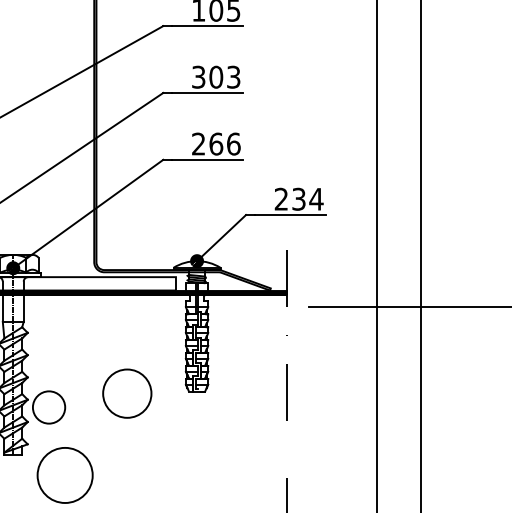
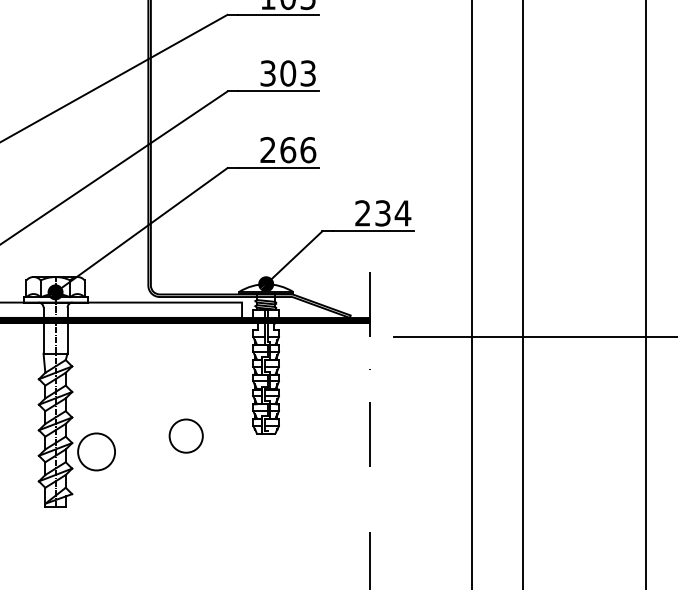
circle: (126, 393) -> (185, 435), size x0.6
circle: (64, 475) -> (114, 529), removed

